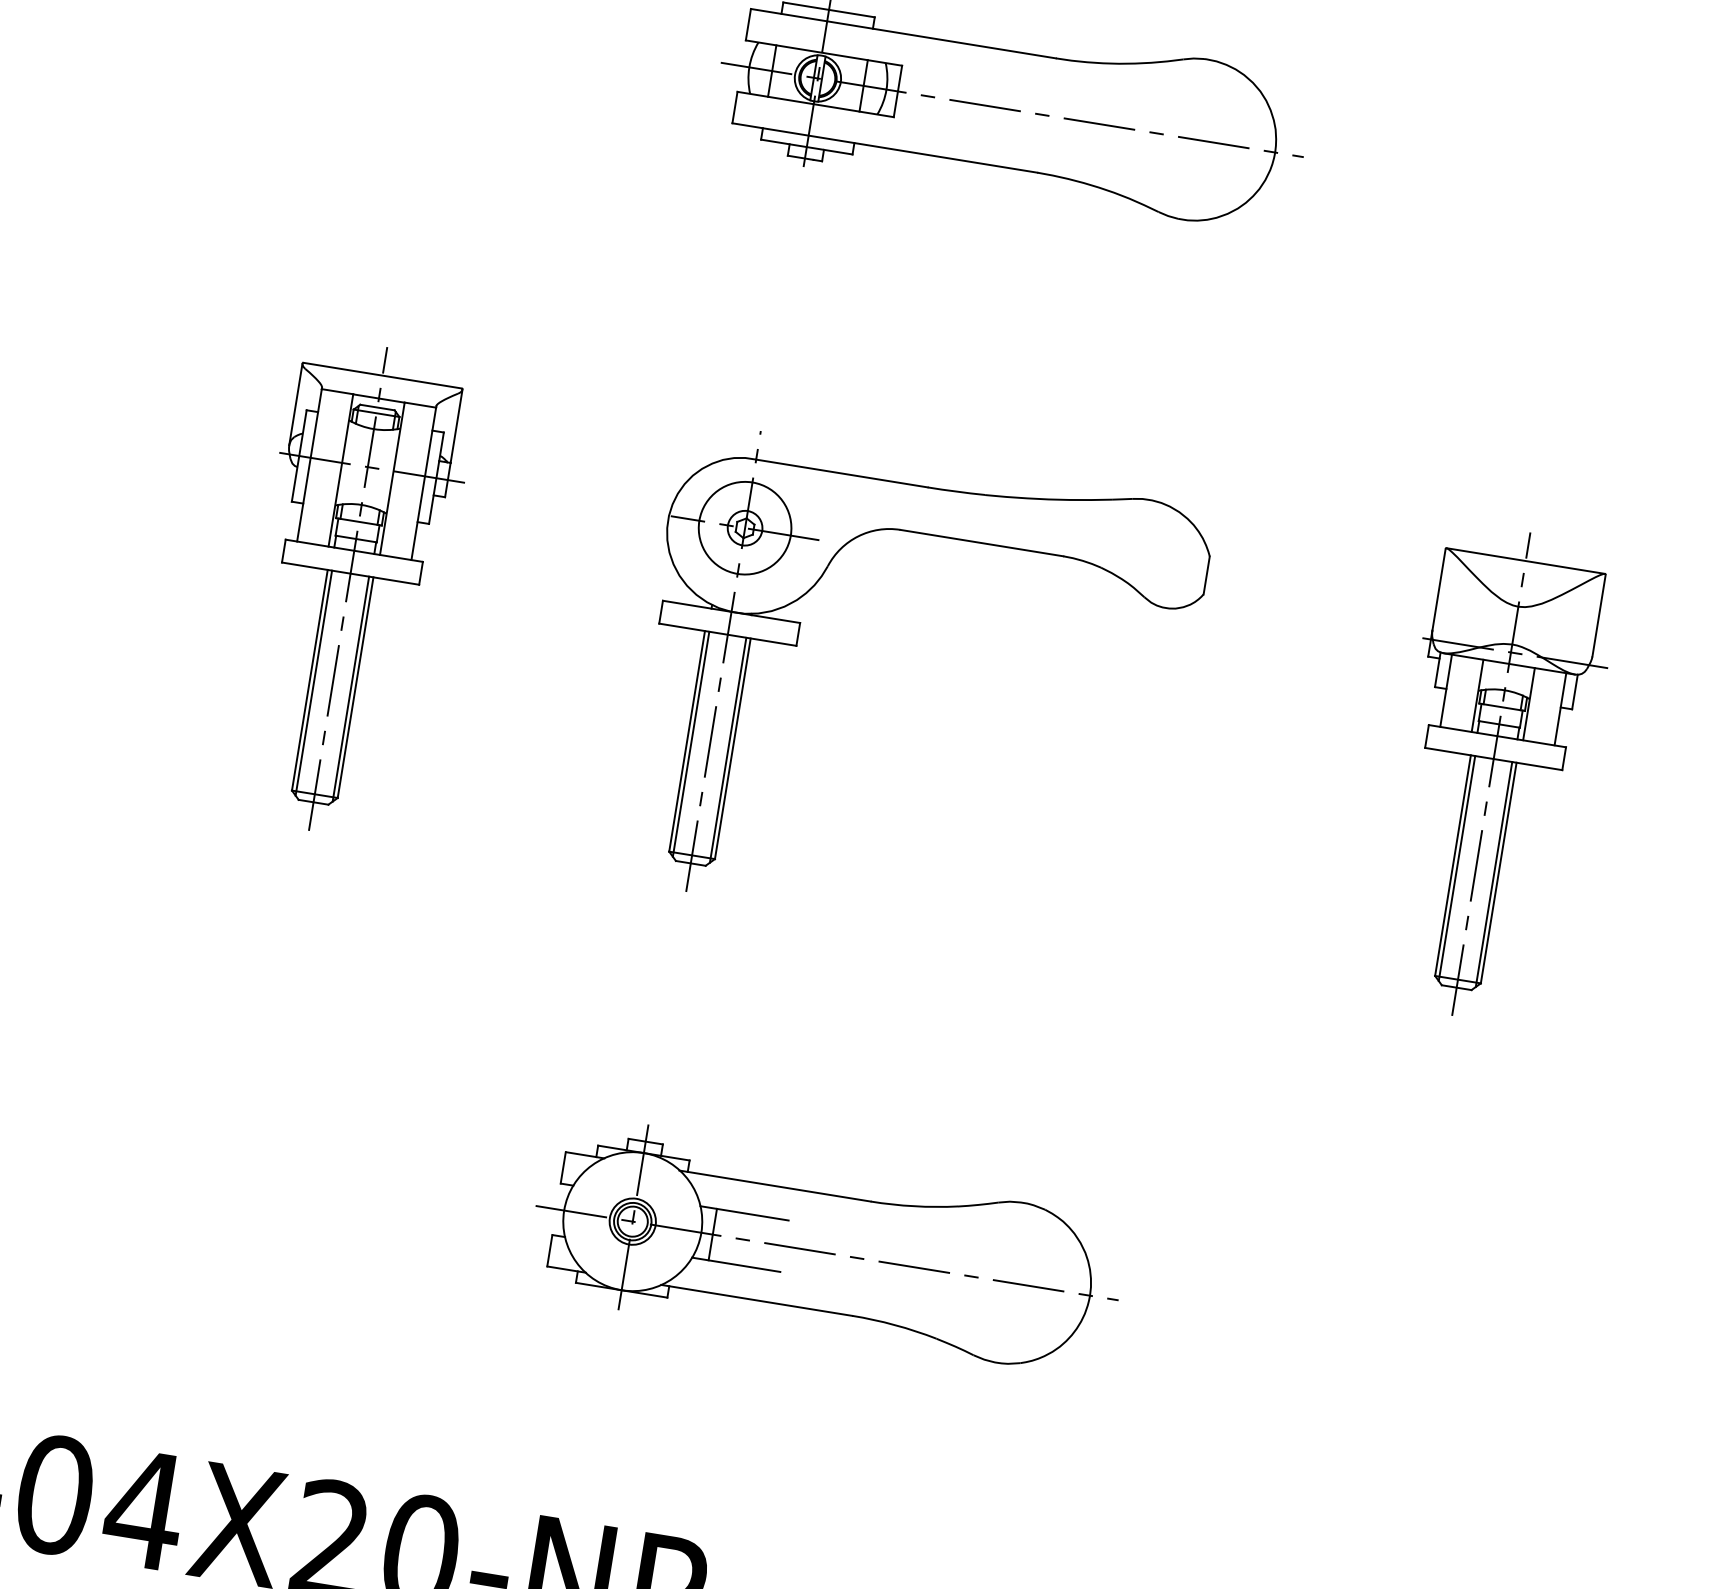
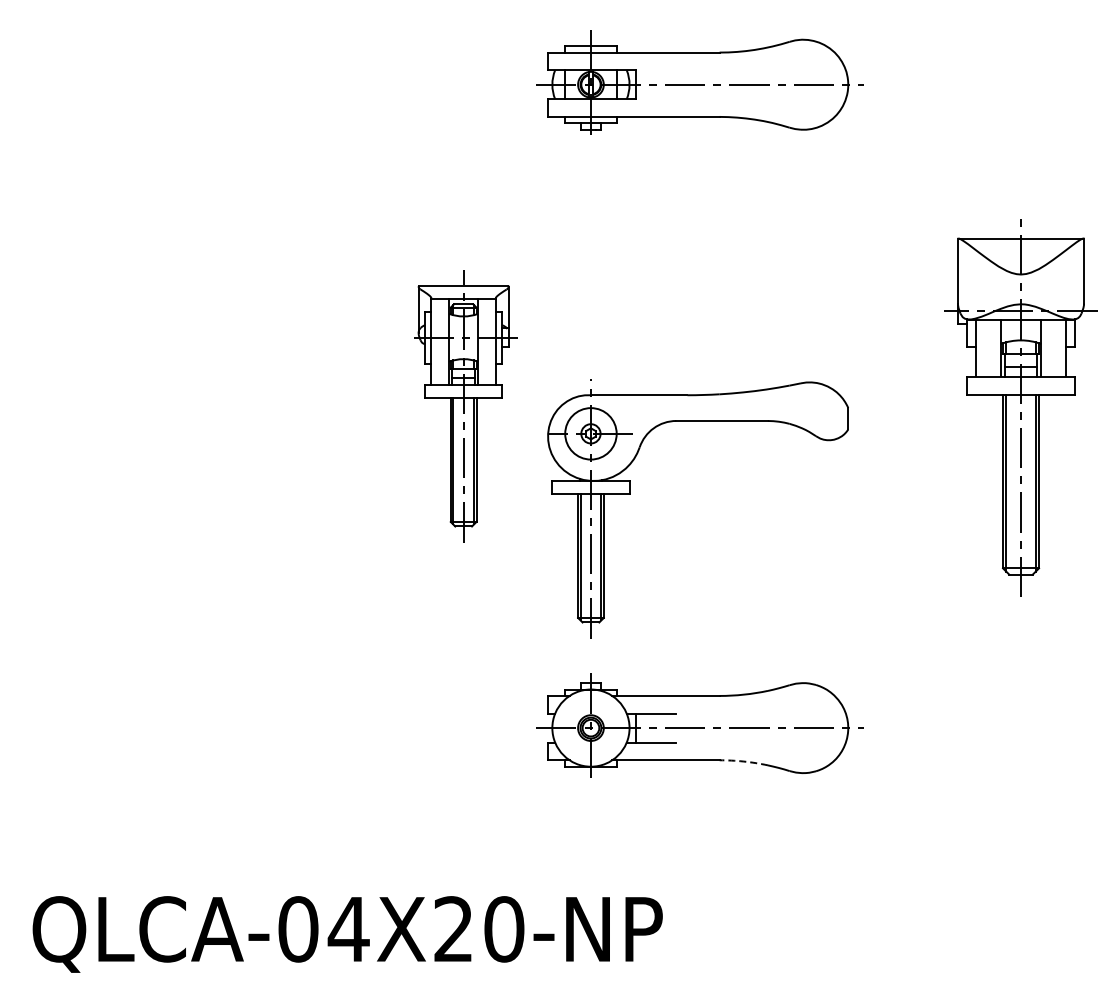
part: (351, 589) -> (465, 406), moved
part: (797, 647) -> (630, 494), moved
part: (1495, 774) -> (1024, 406), size x1.4
arc: (894, 1324) -> (743, 761), solid -> dashed

